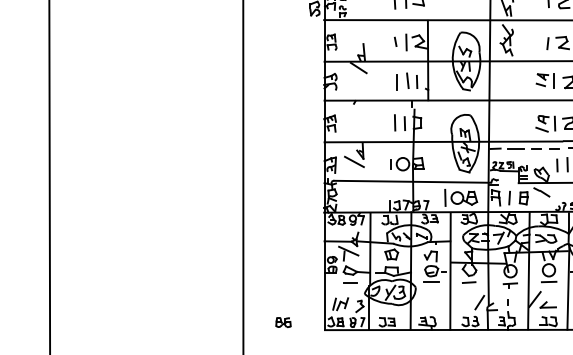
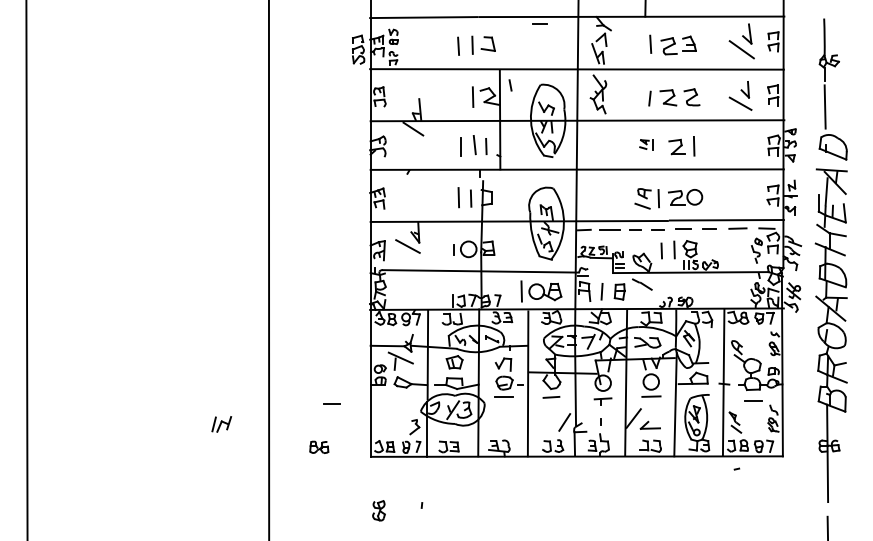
line: (395, 41) -> (510, 85), moved
part: (545, 80) -> (646, 144), size x0.6
line: (350, 281) -> (331, 403), moved
part: (340, 304) -> (221, 424), moved

